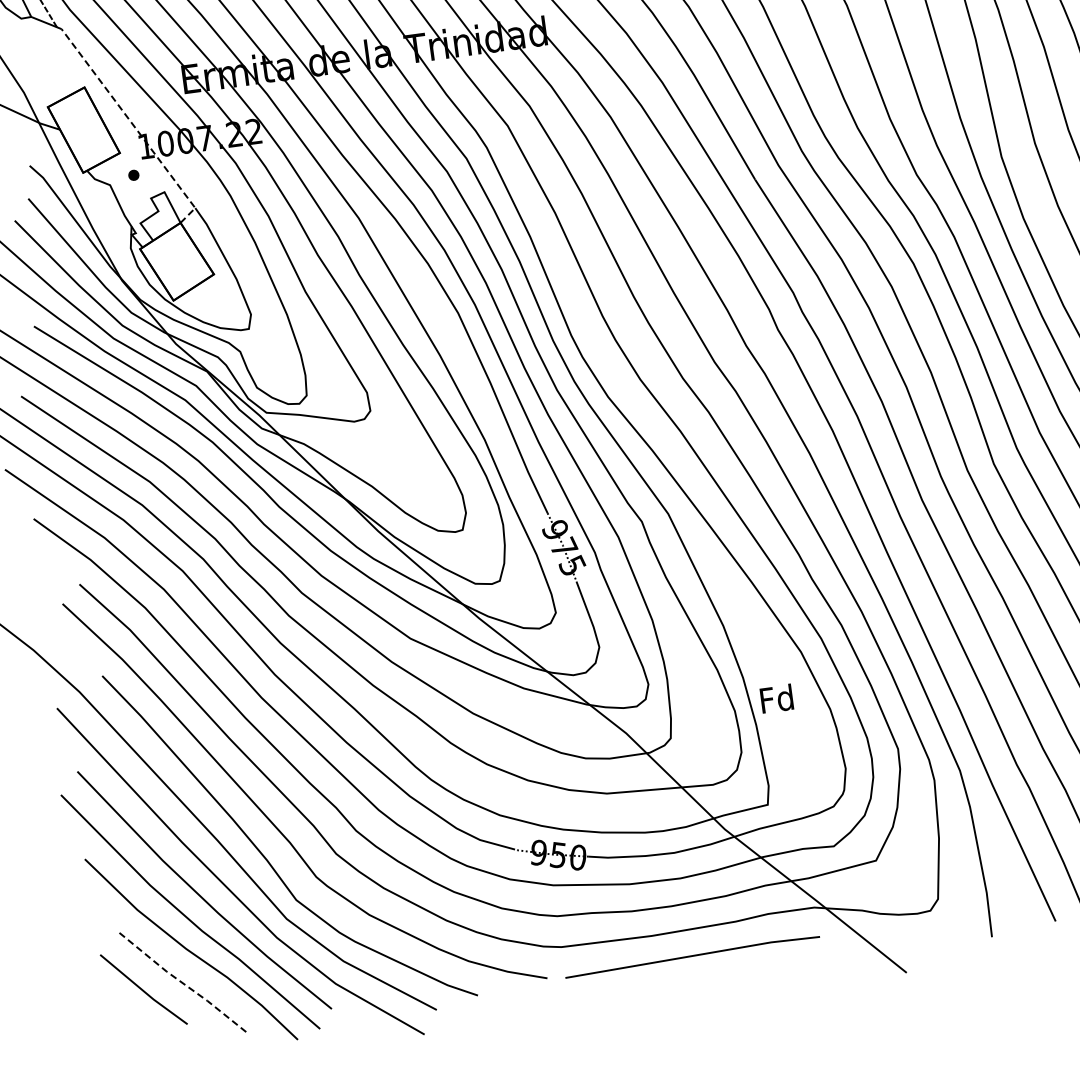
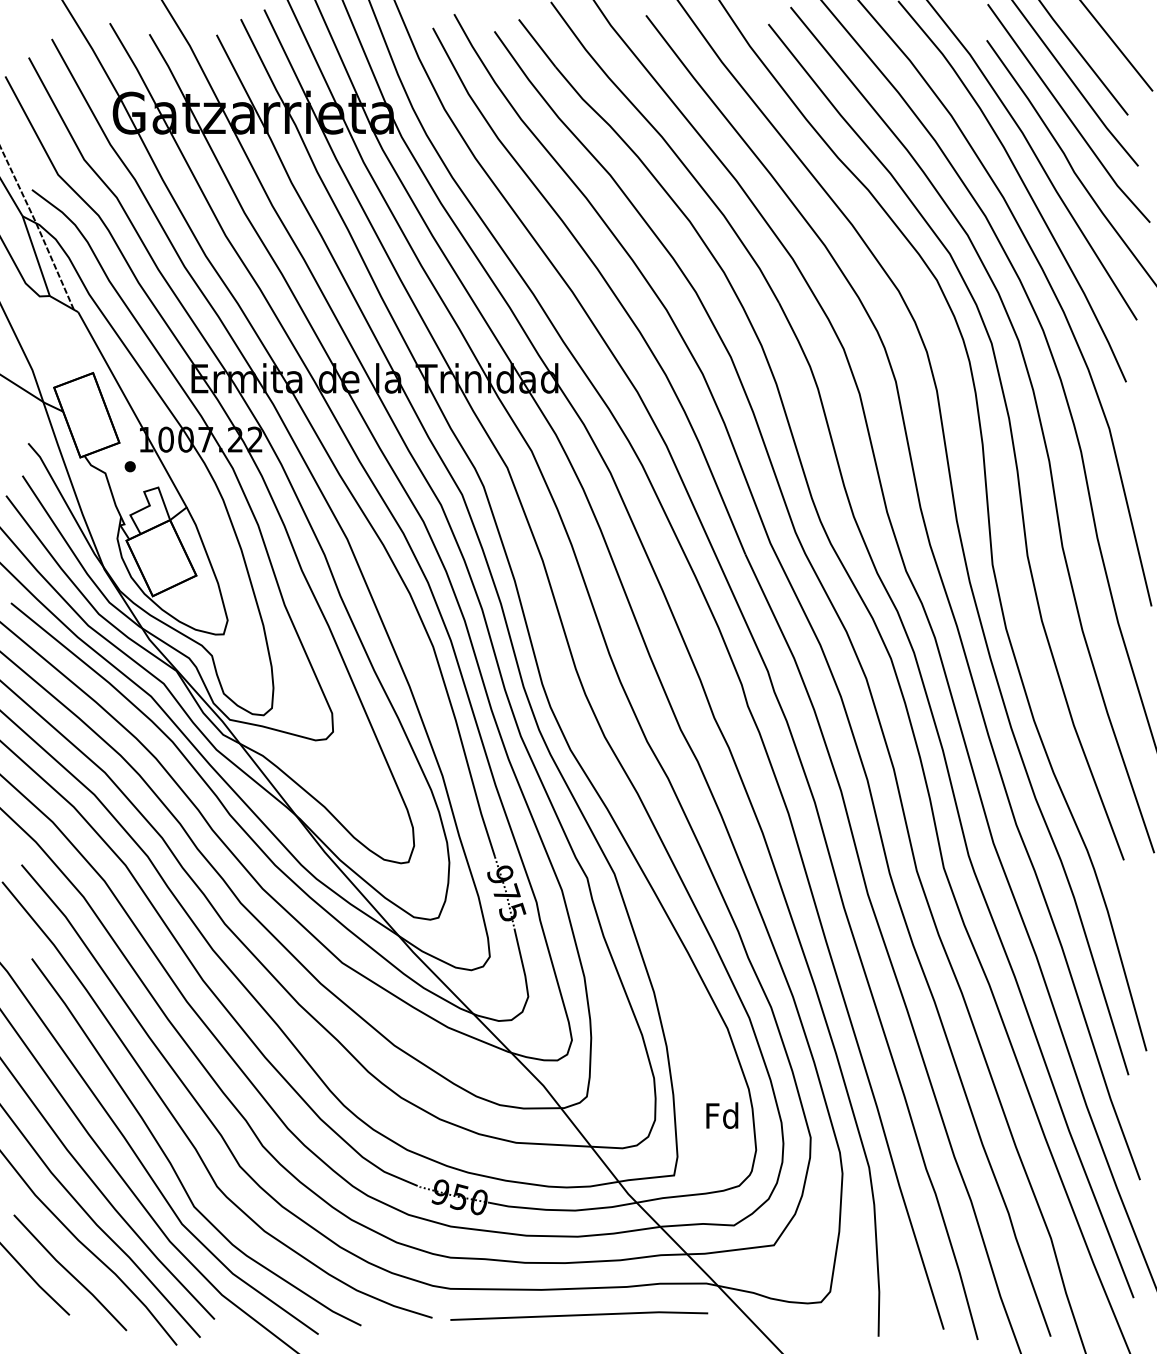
line: (134, 127) -> (137, 419), dashed -> solid
text: (777, 698) -> (722, 1115), moved
line: (181, 982) -> (69, 1273), dashed -> solid

